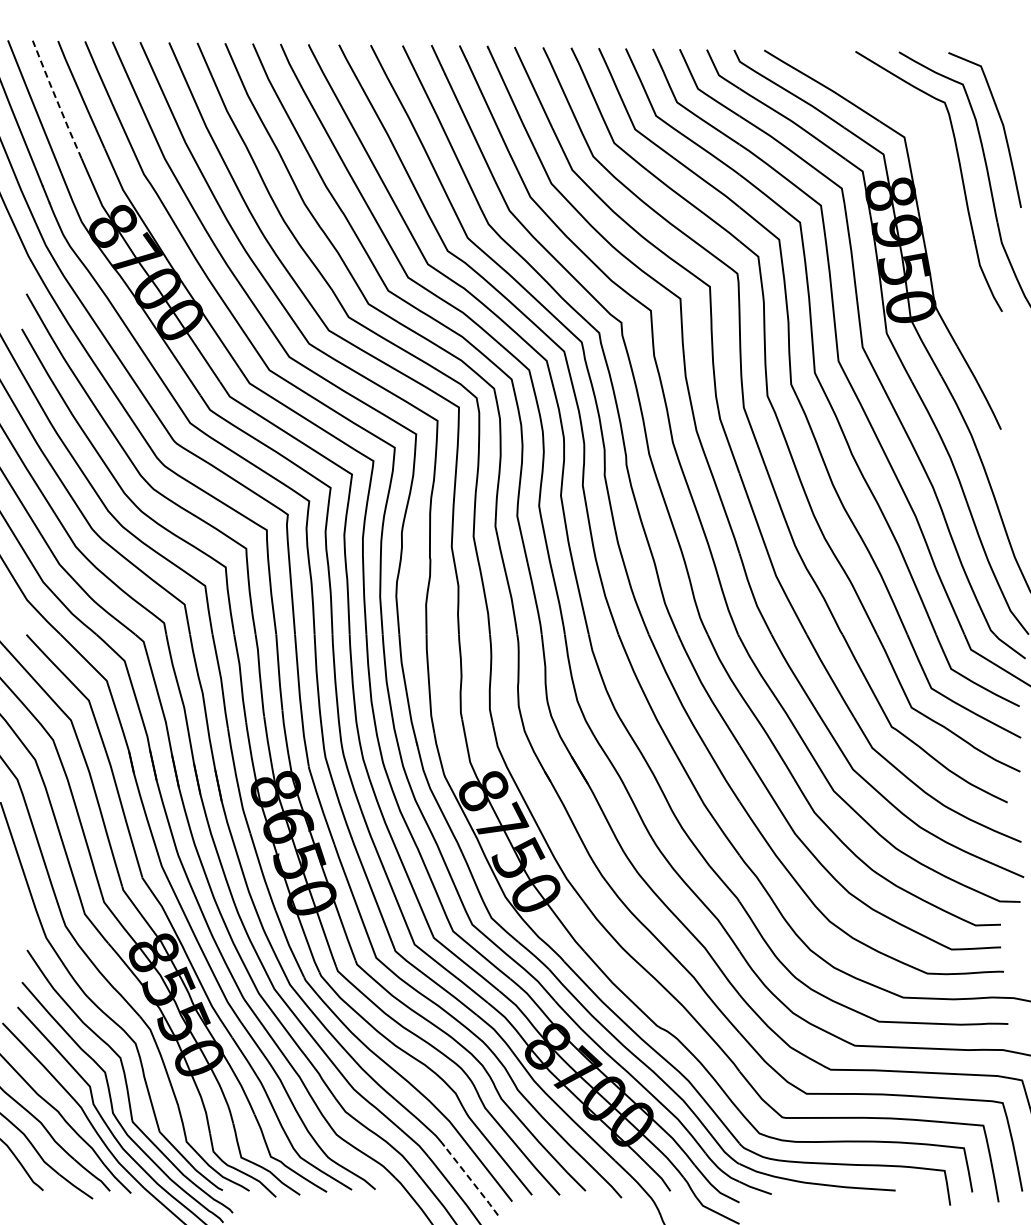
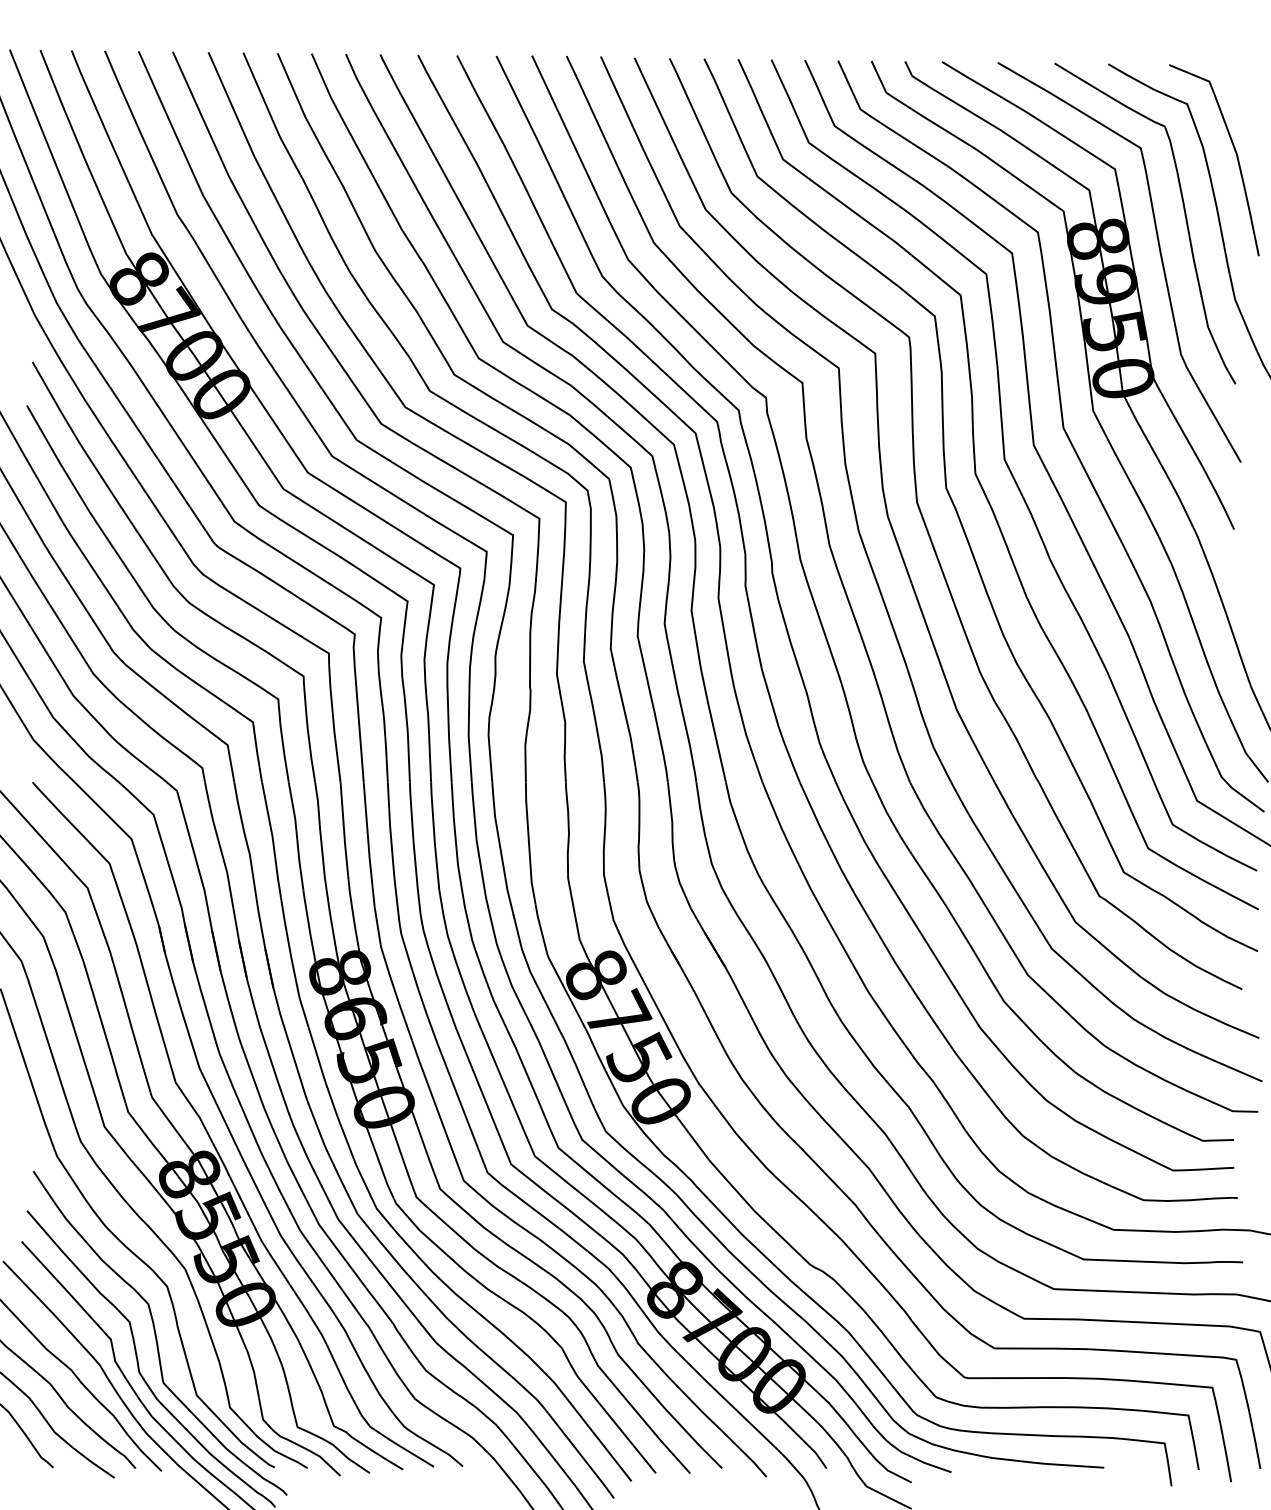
line: (56, 99) -> (69, 122), dashed -> solid
curve: (940, 206) -> (1159, 254), added
line: (471, 1180) -> (581, 1455), dashed -> solid

